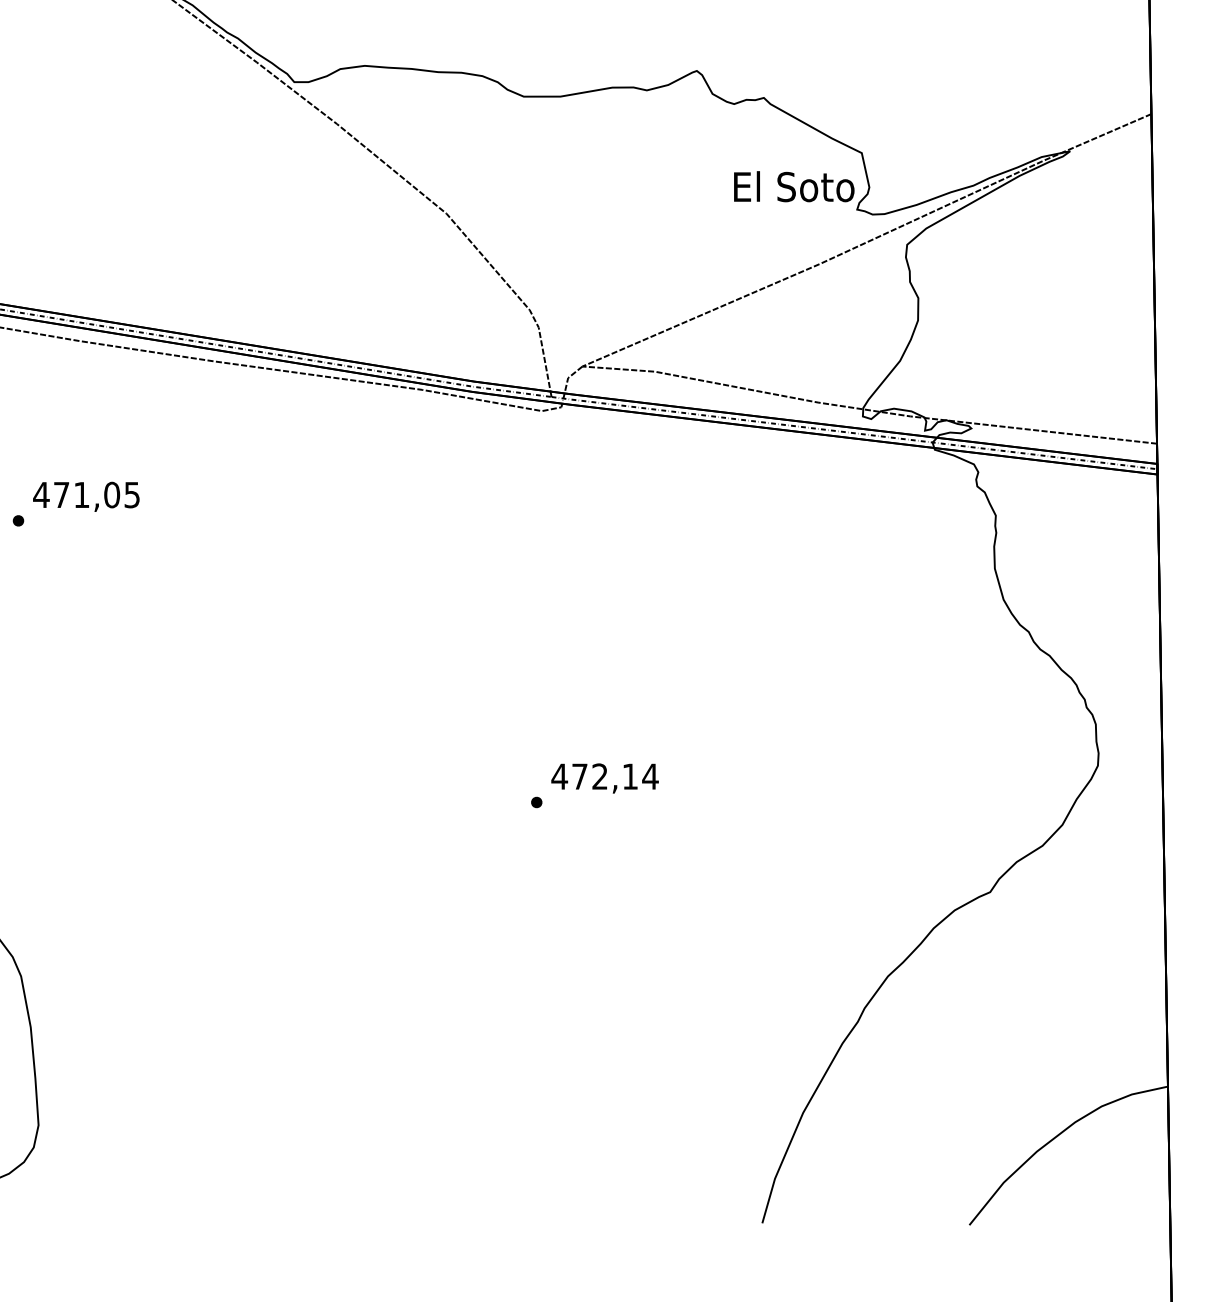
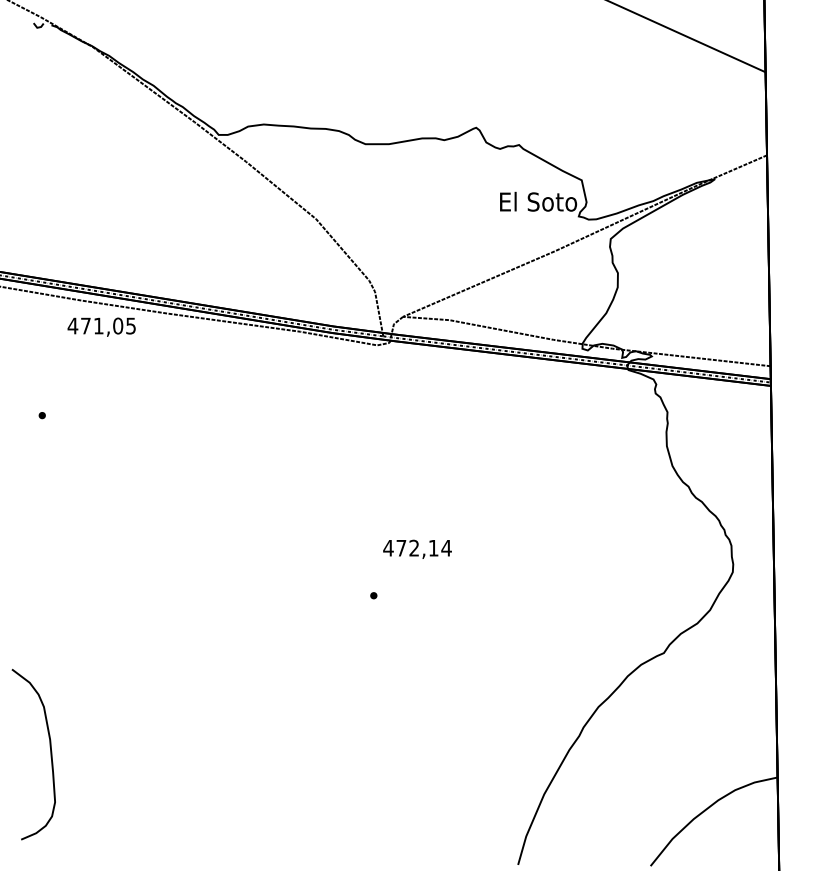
text: (86, 495) -> (101, 326), moved
text: (605, 777) -> (417, 548), moved

